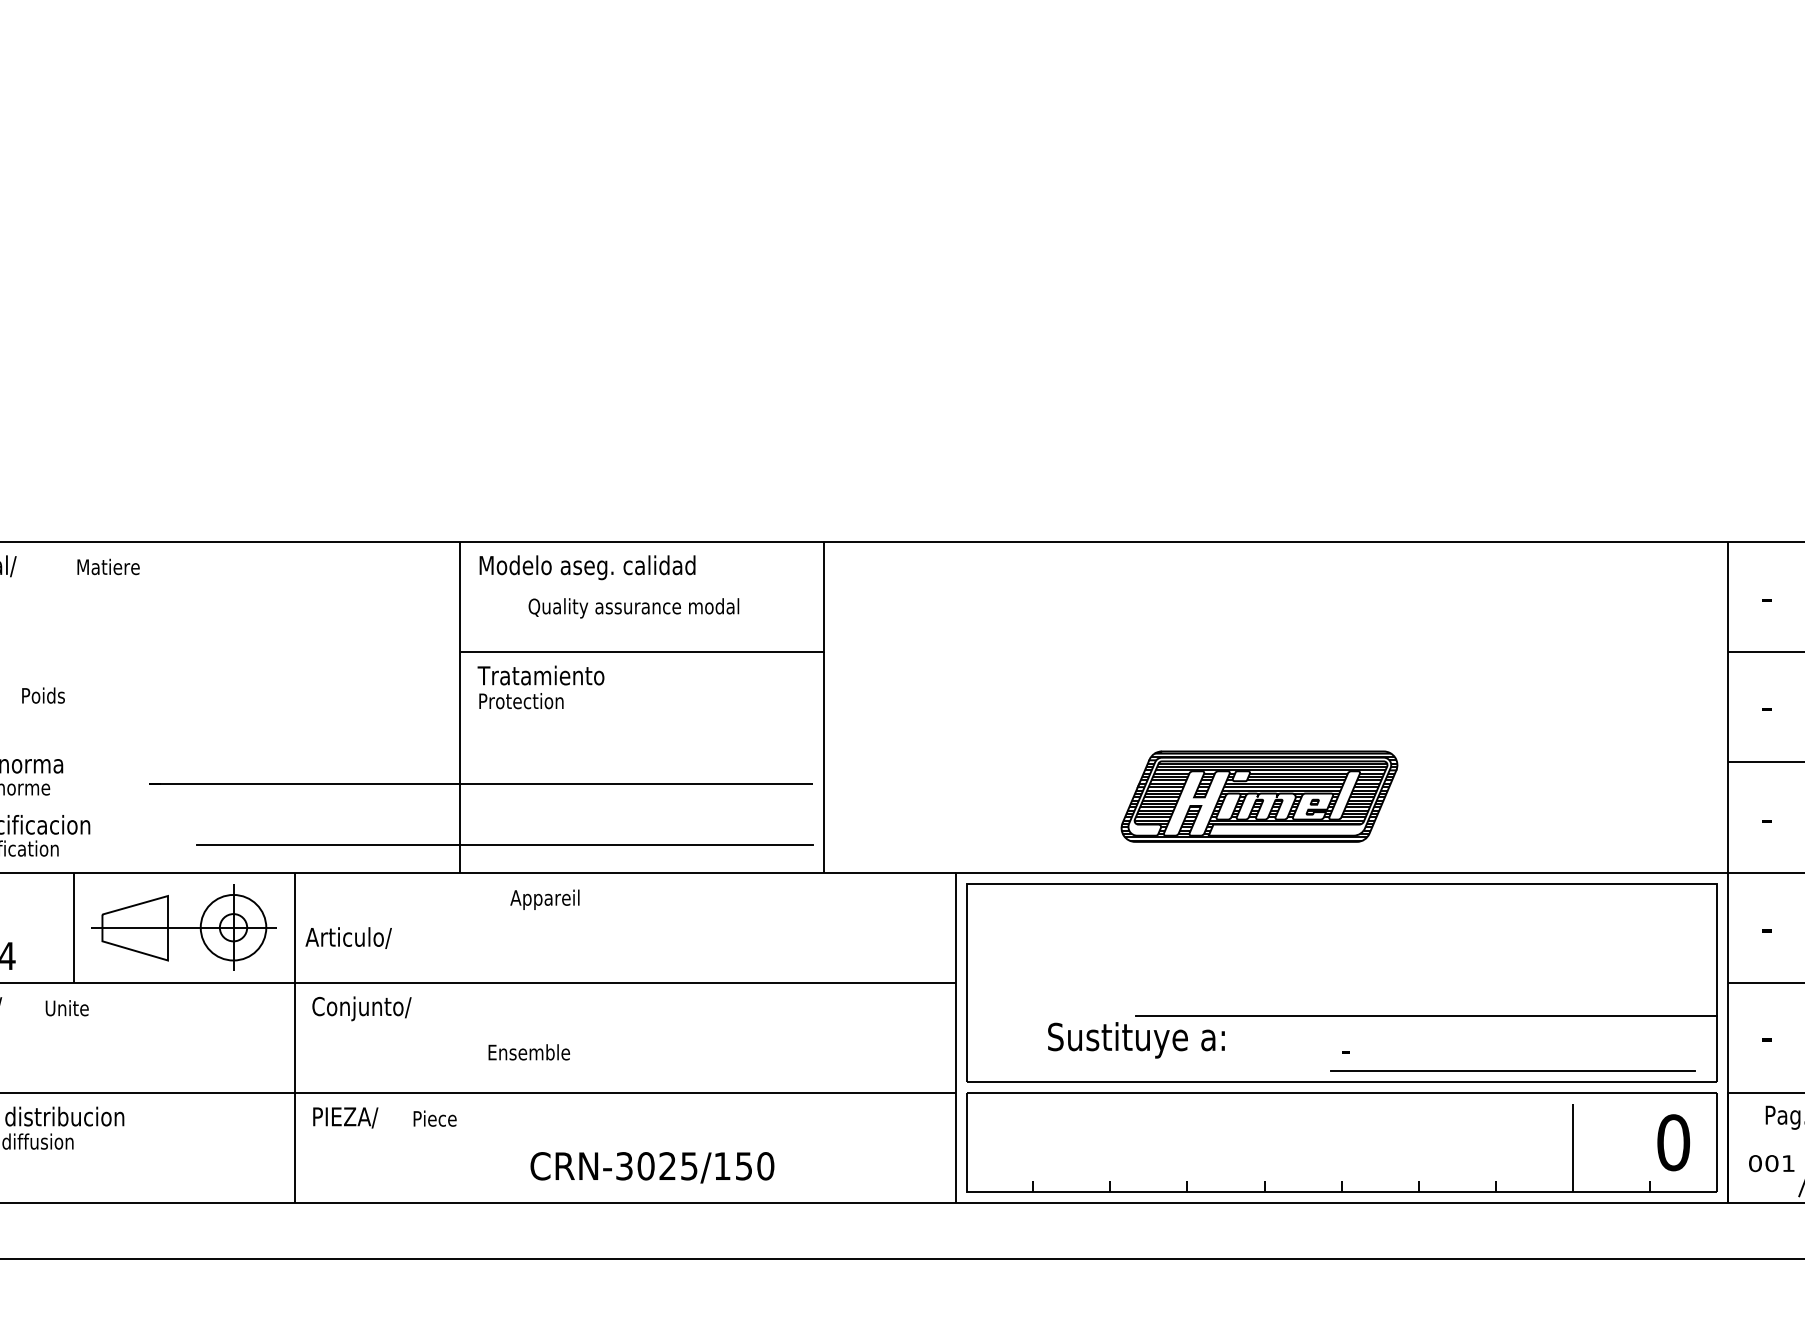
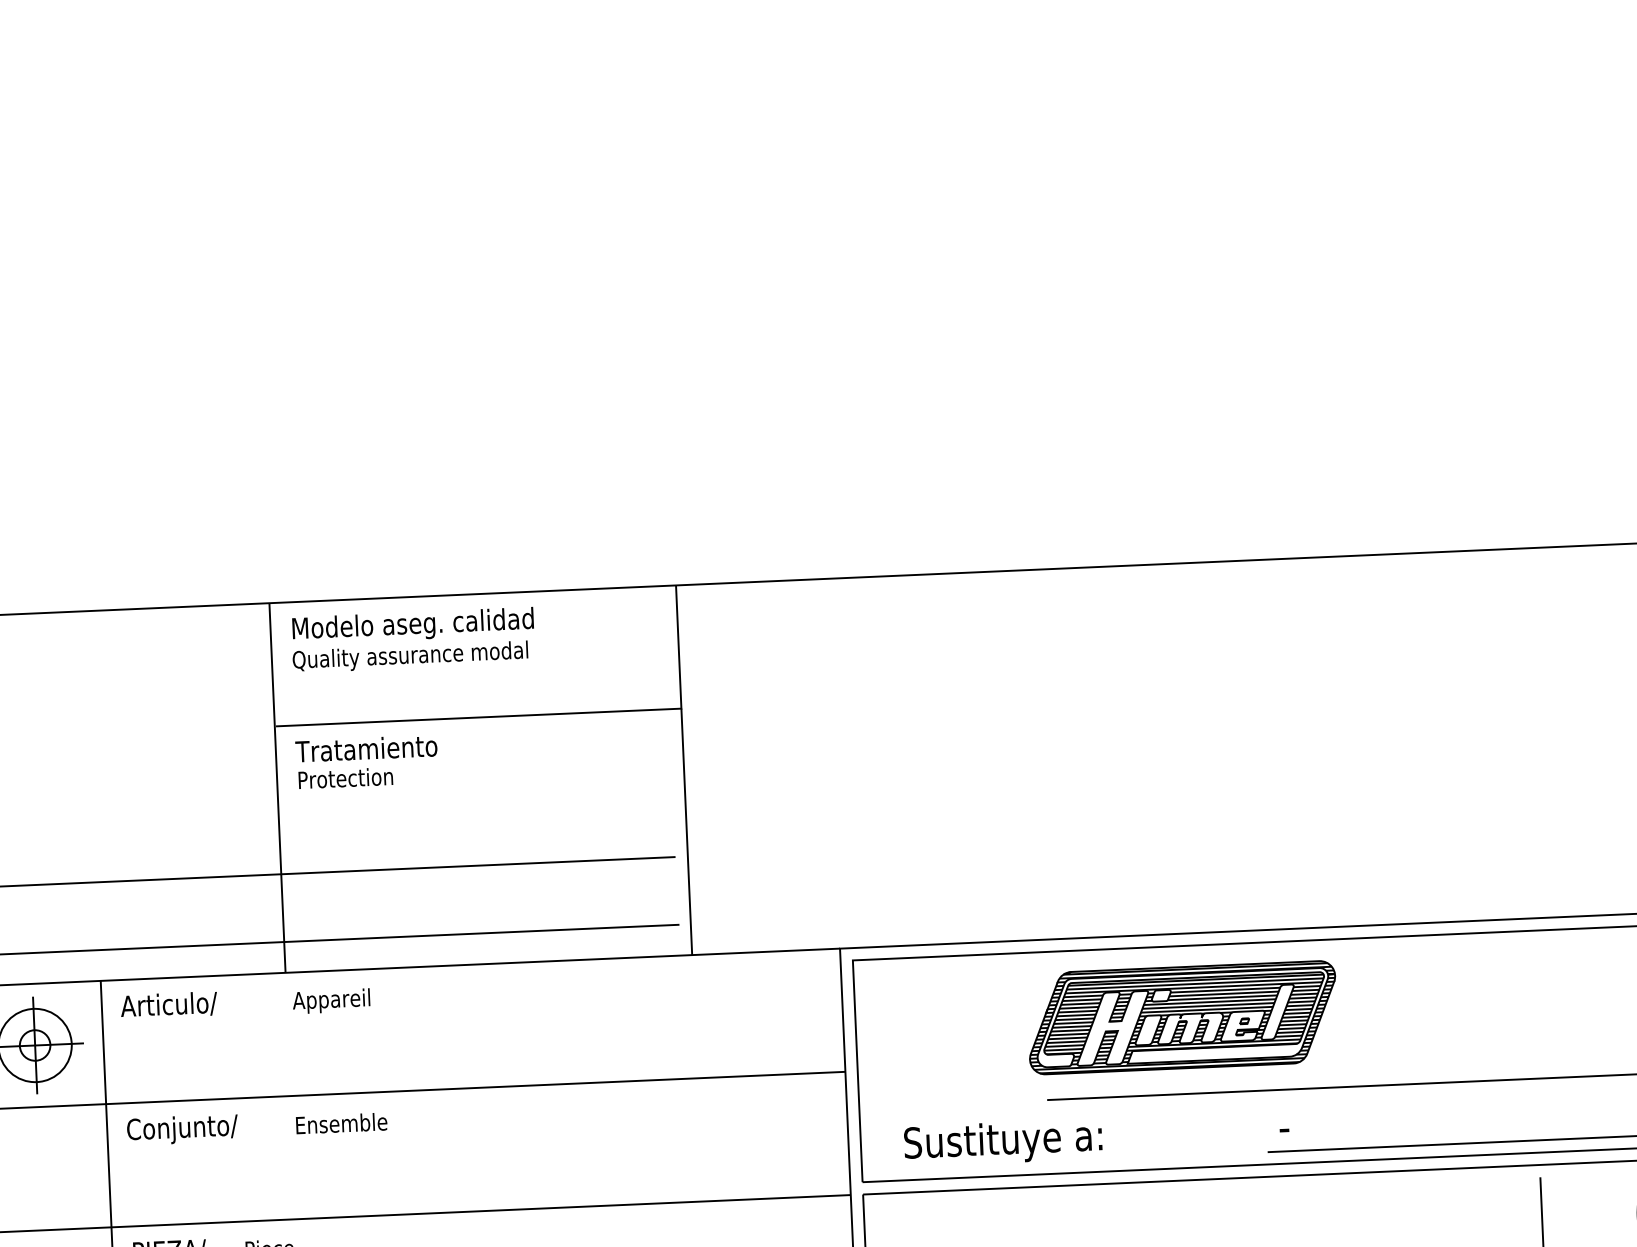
text: (633, 608) -> (410, 657), moved
part: (1259, 796) -> (1182, 1017), moved
text: (544, 899) -> (330, 1000), moved
text: (348, 937) -> (168, 1004), moved
text: (1136, 1040) -> (1003, 1142), moved
text: (528, 1052) -> (340, 1123), moved

